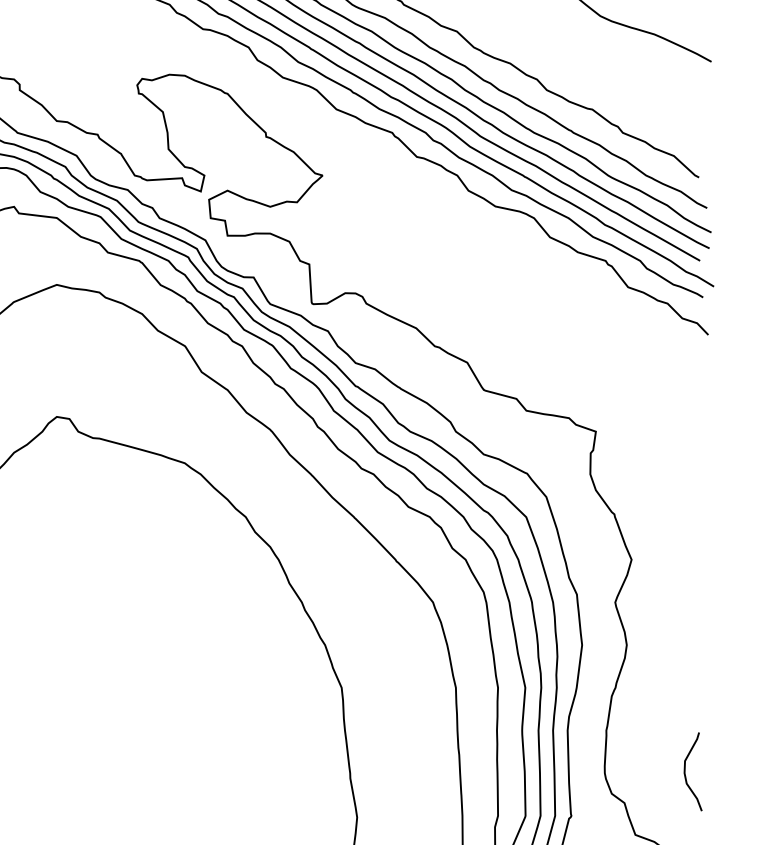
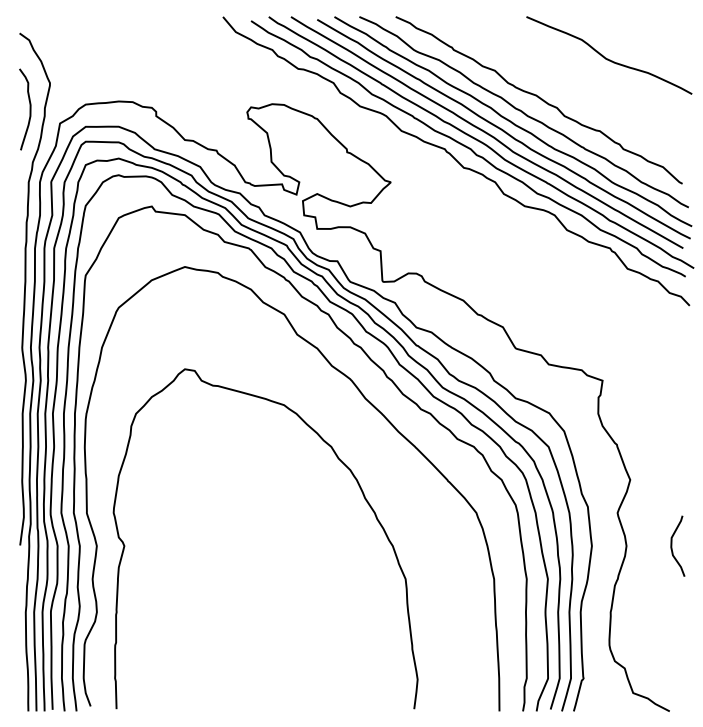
curve: (686, 770) -> (672, 545), moved

